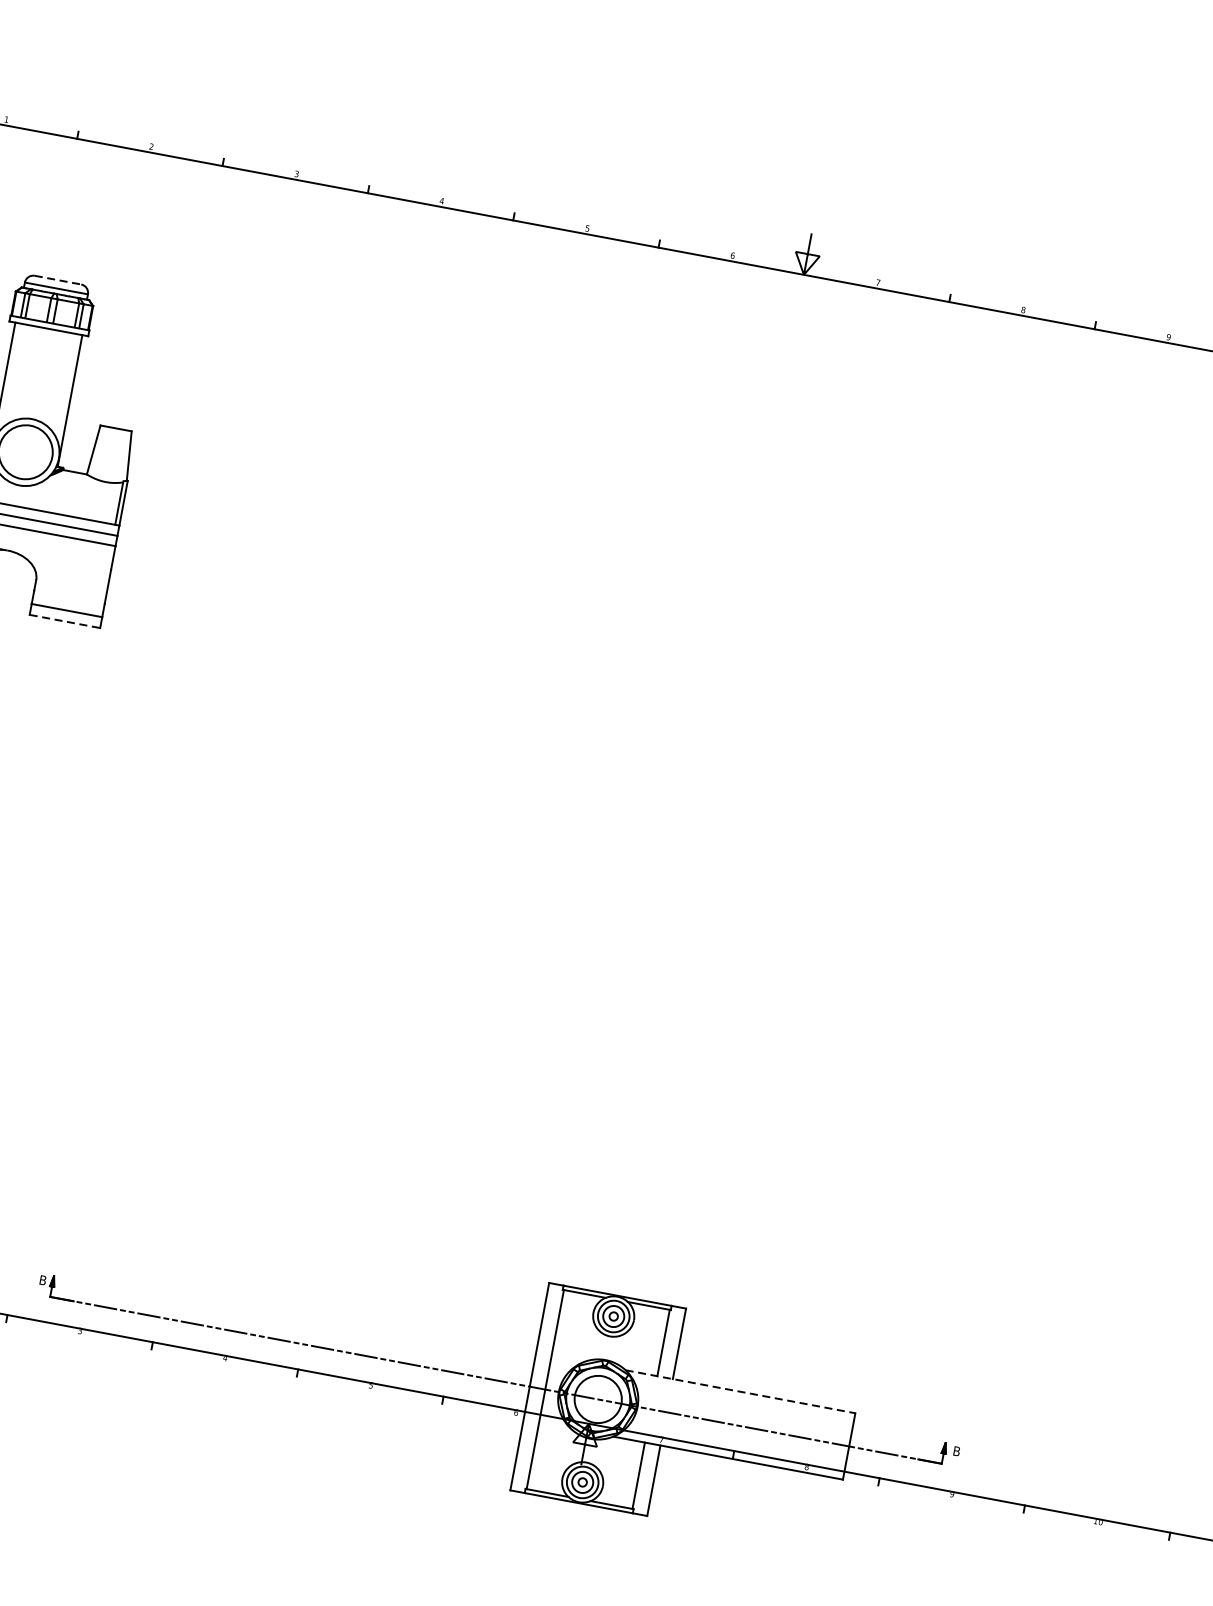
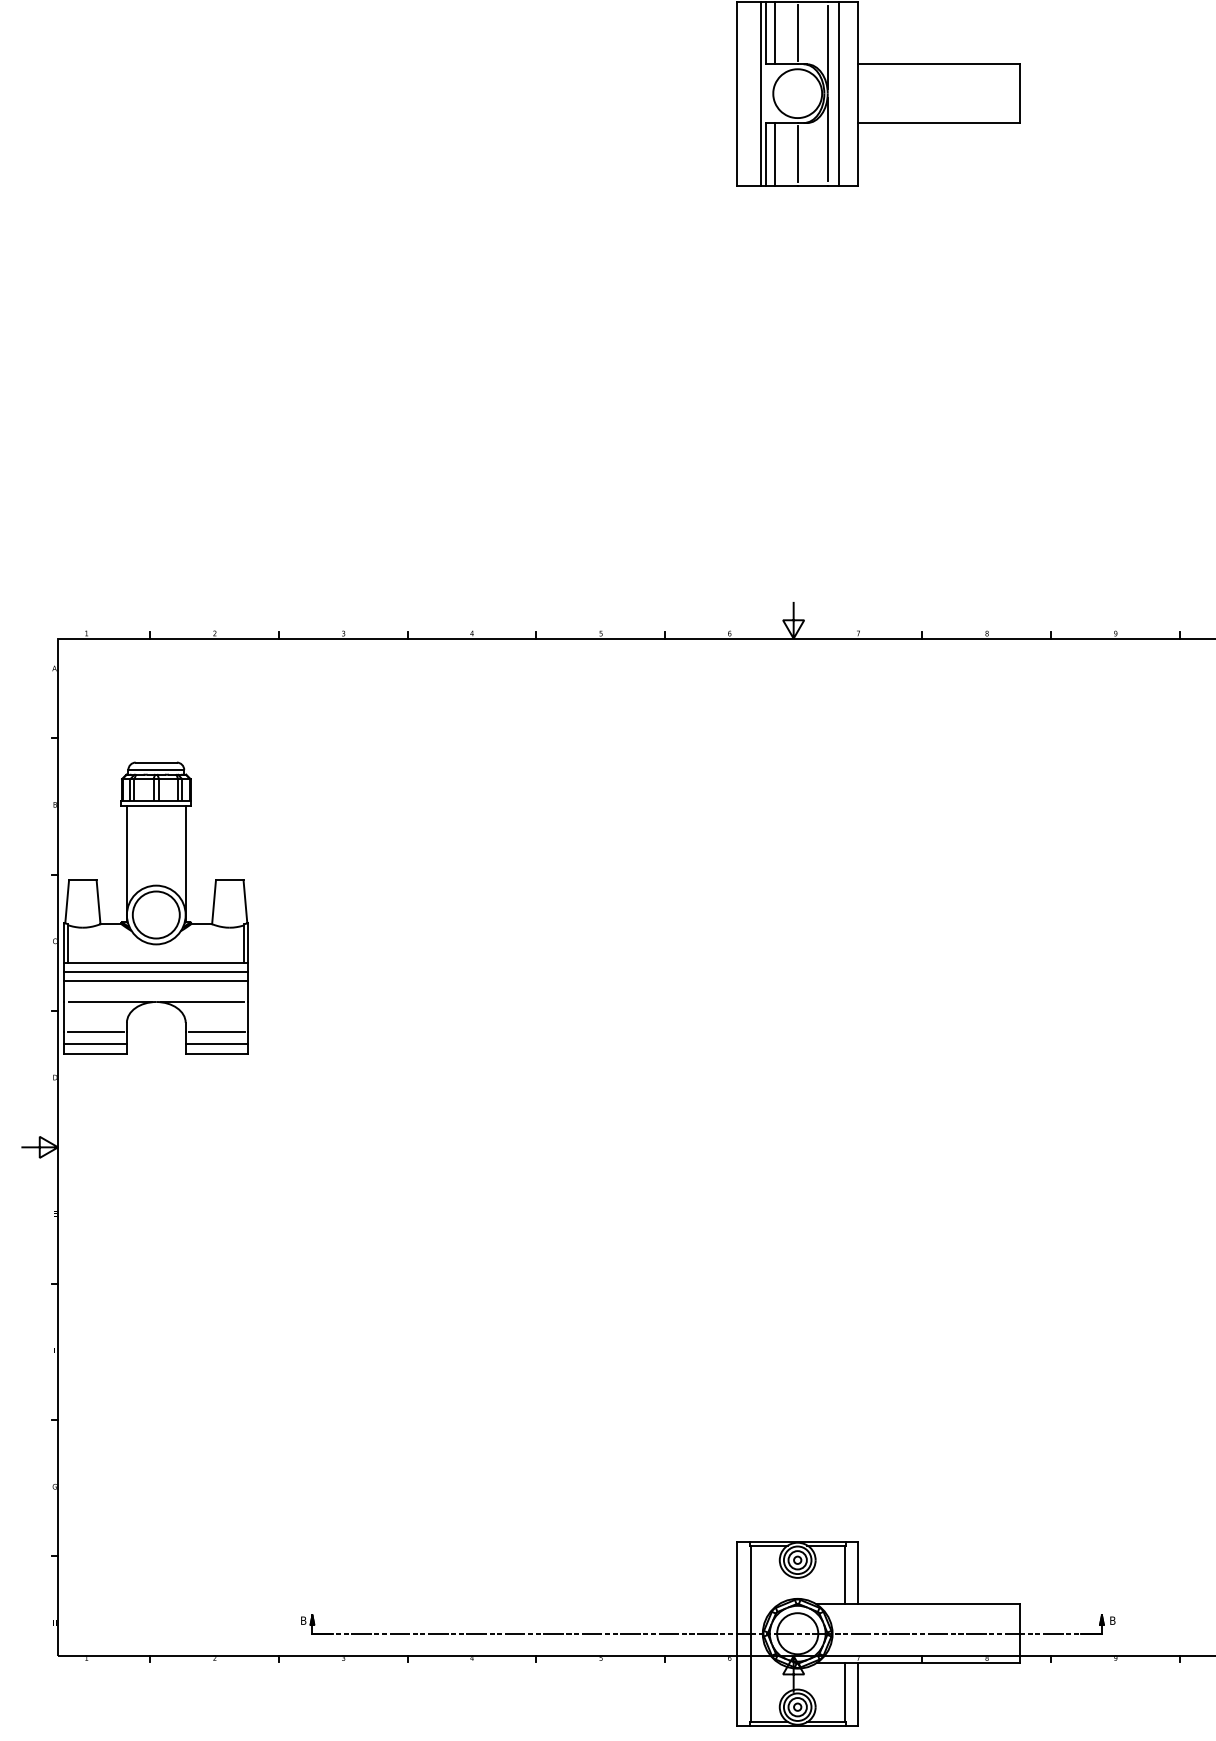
line: (58, 280) -> (156, 762), dashed -> solid
line: (58, 559) -> (201, 1001), added
line: (68, 597) -> (216, 1032), added
line: (65, 621) -> (217, 1053), dashed -> solid
line: (740, 1391) -> (918, 1604), dashed -> solid

